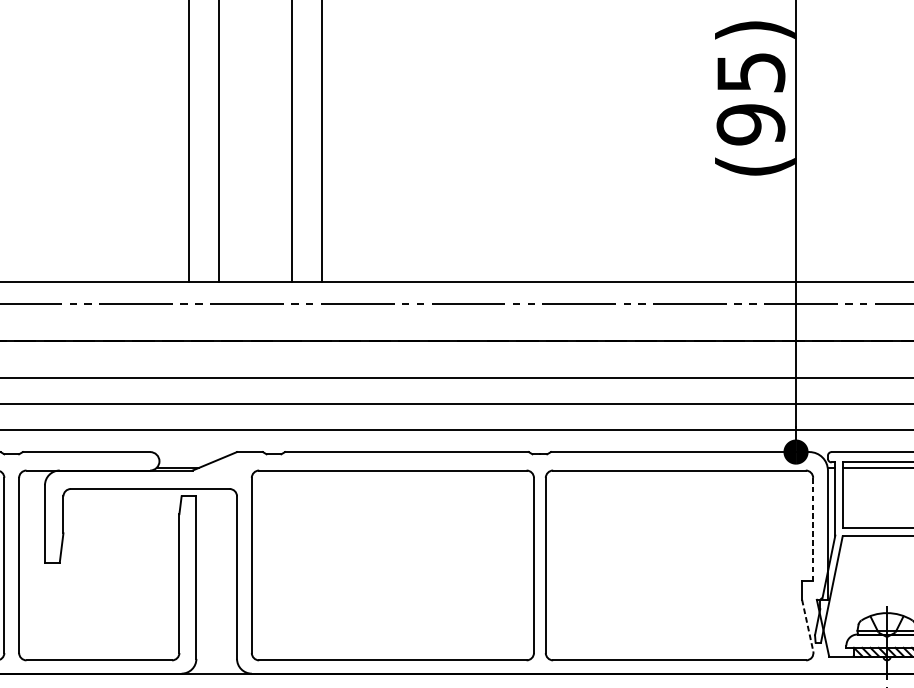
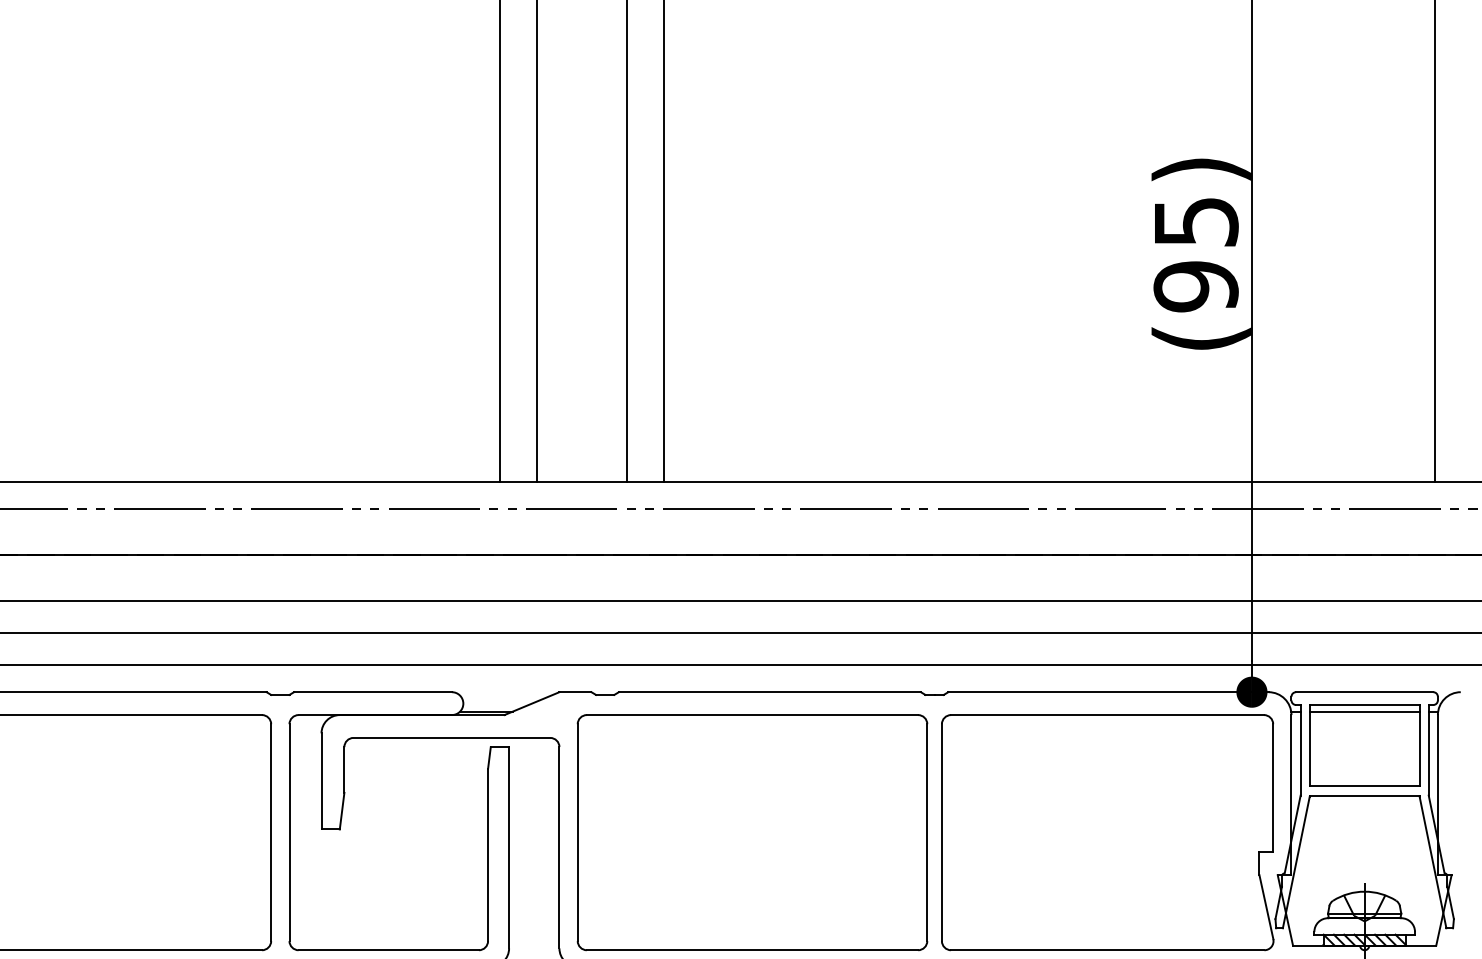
line: (813, 529) -> (1273, 788), dashed -> solid
line: (807, 625) -> (1266, 907), dashed -> solid

